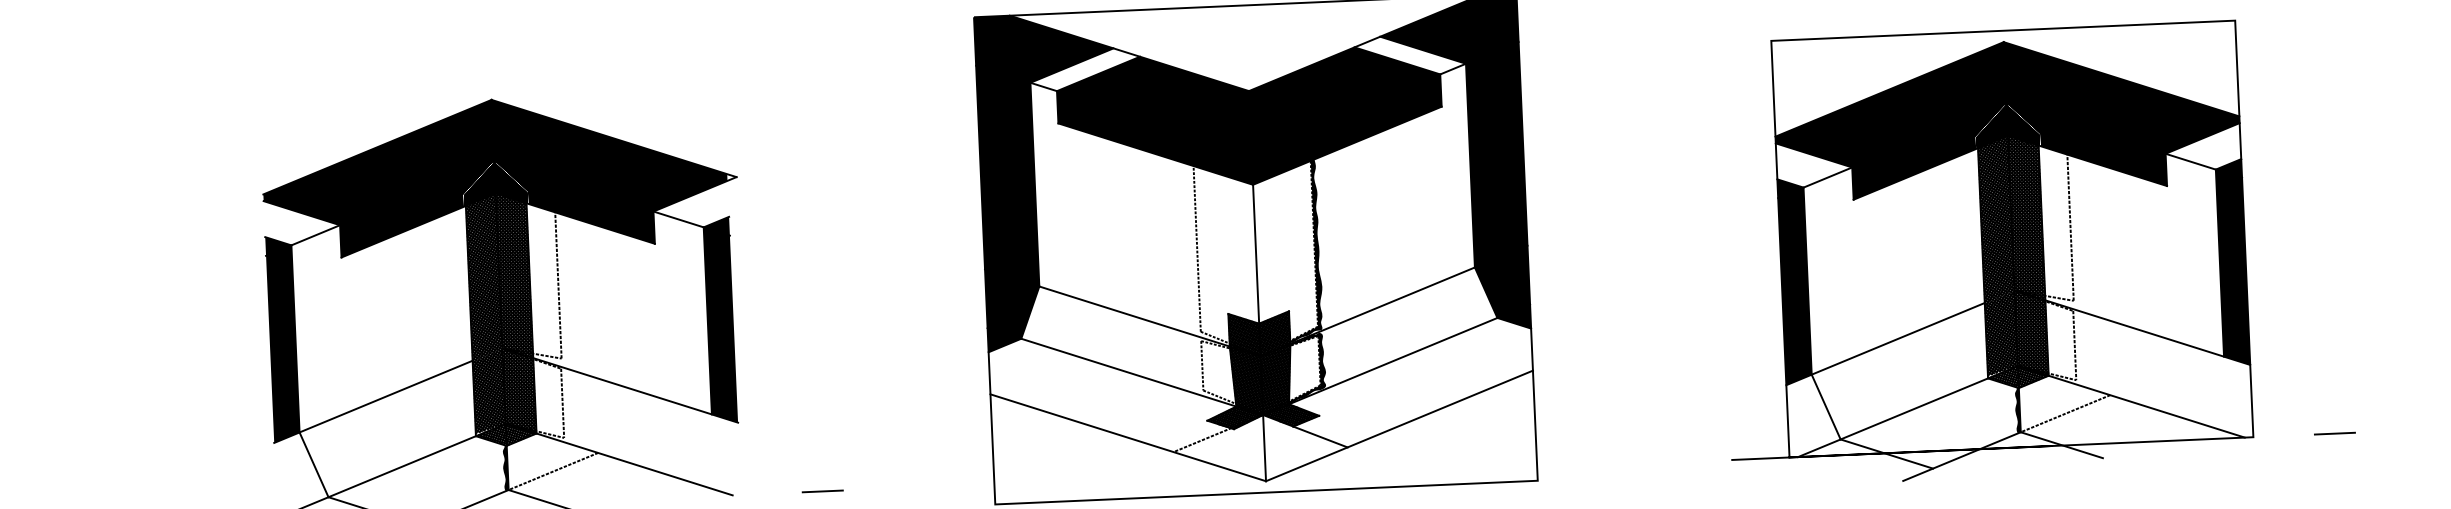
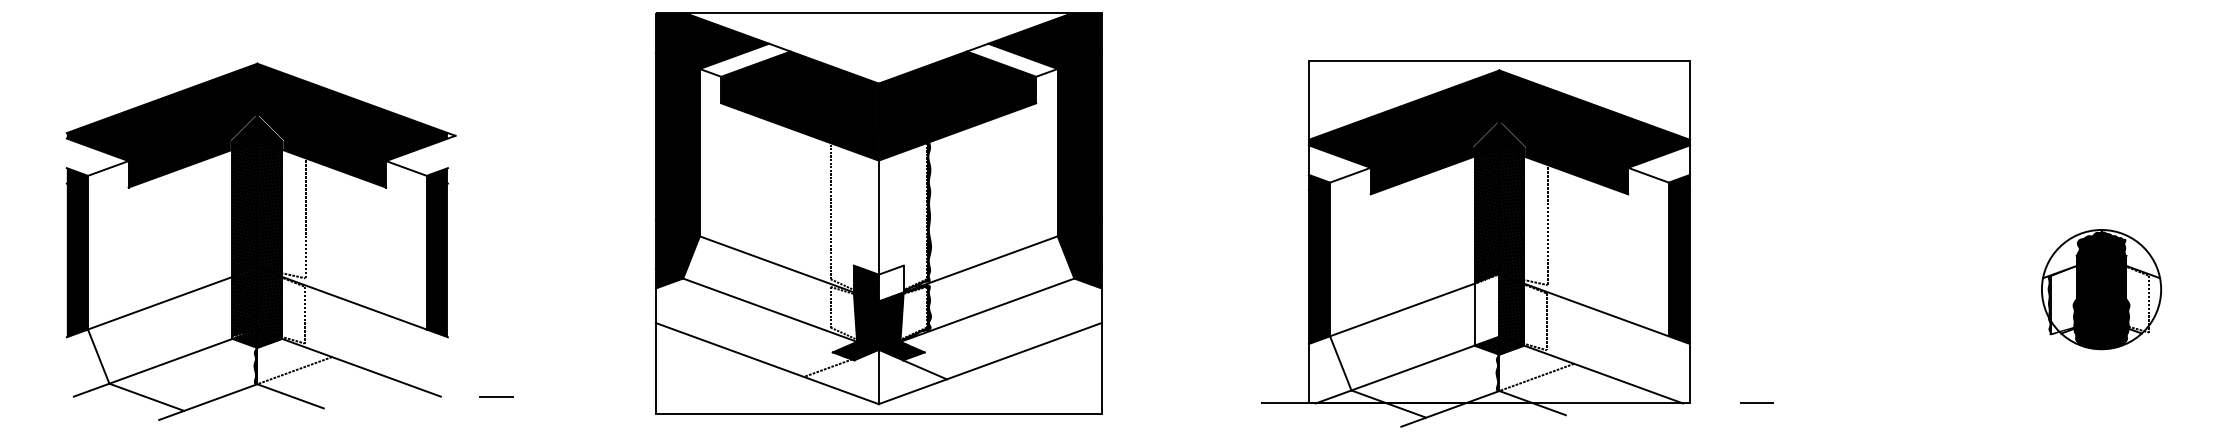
hatch: (2000, 332) -> (1486, 308), removed
hatch: (1273, 333) -> (890, 283), removed
line: (822, 491) -> (496, 396), moved

